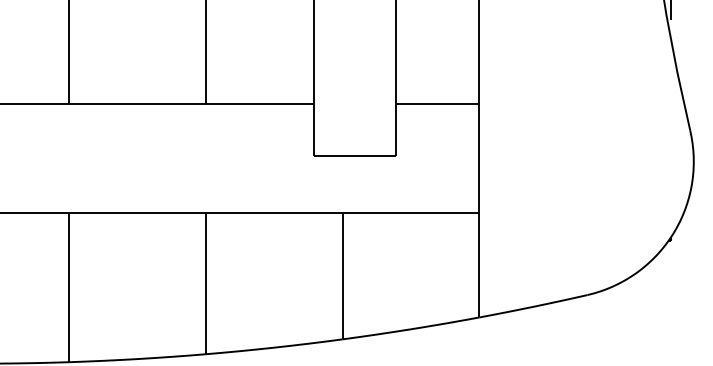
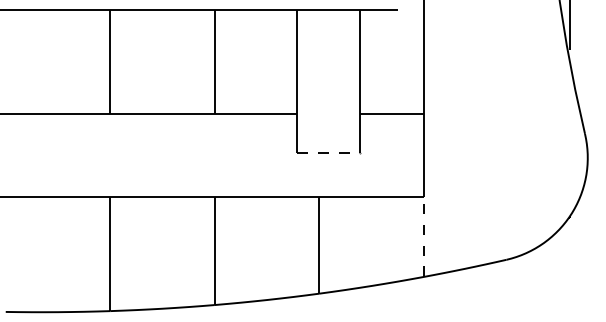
line: (355, 155) -> (329, 153), solid -> dashed
line: (478, 265) -> (423, 237), solid -> dashed

